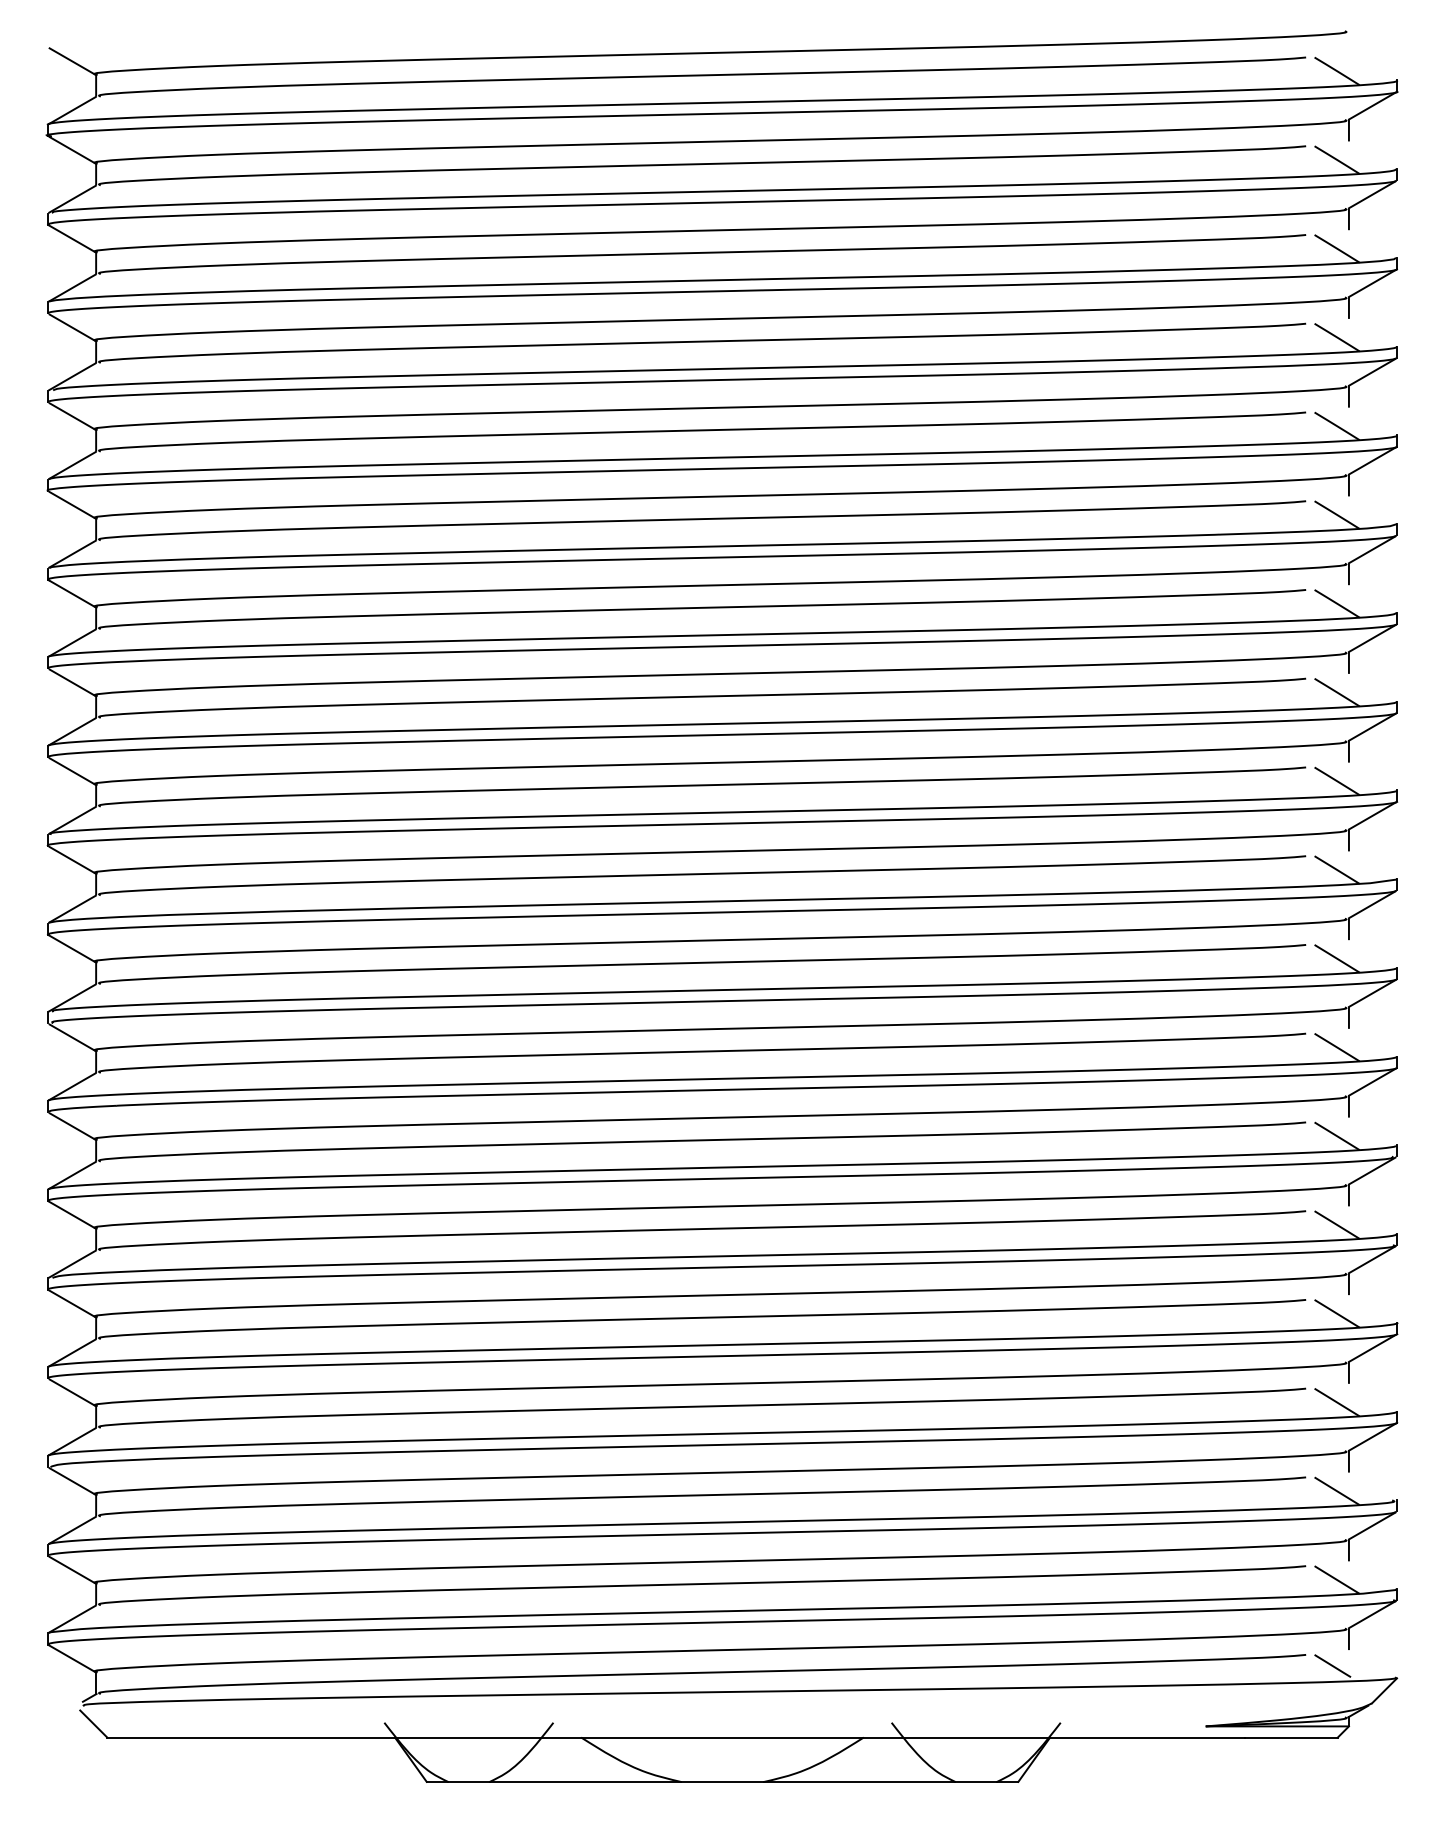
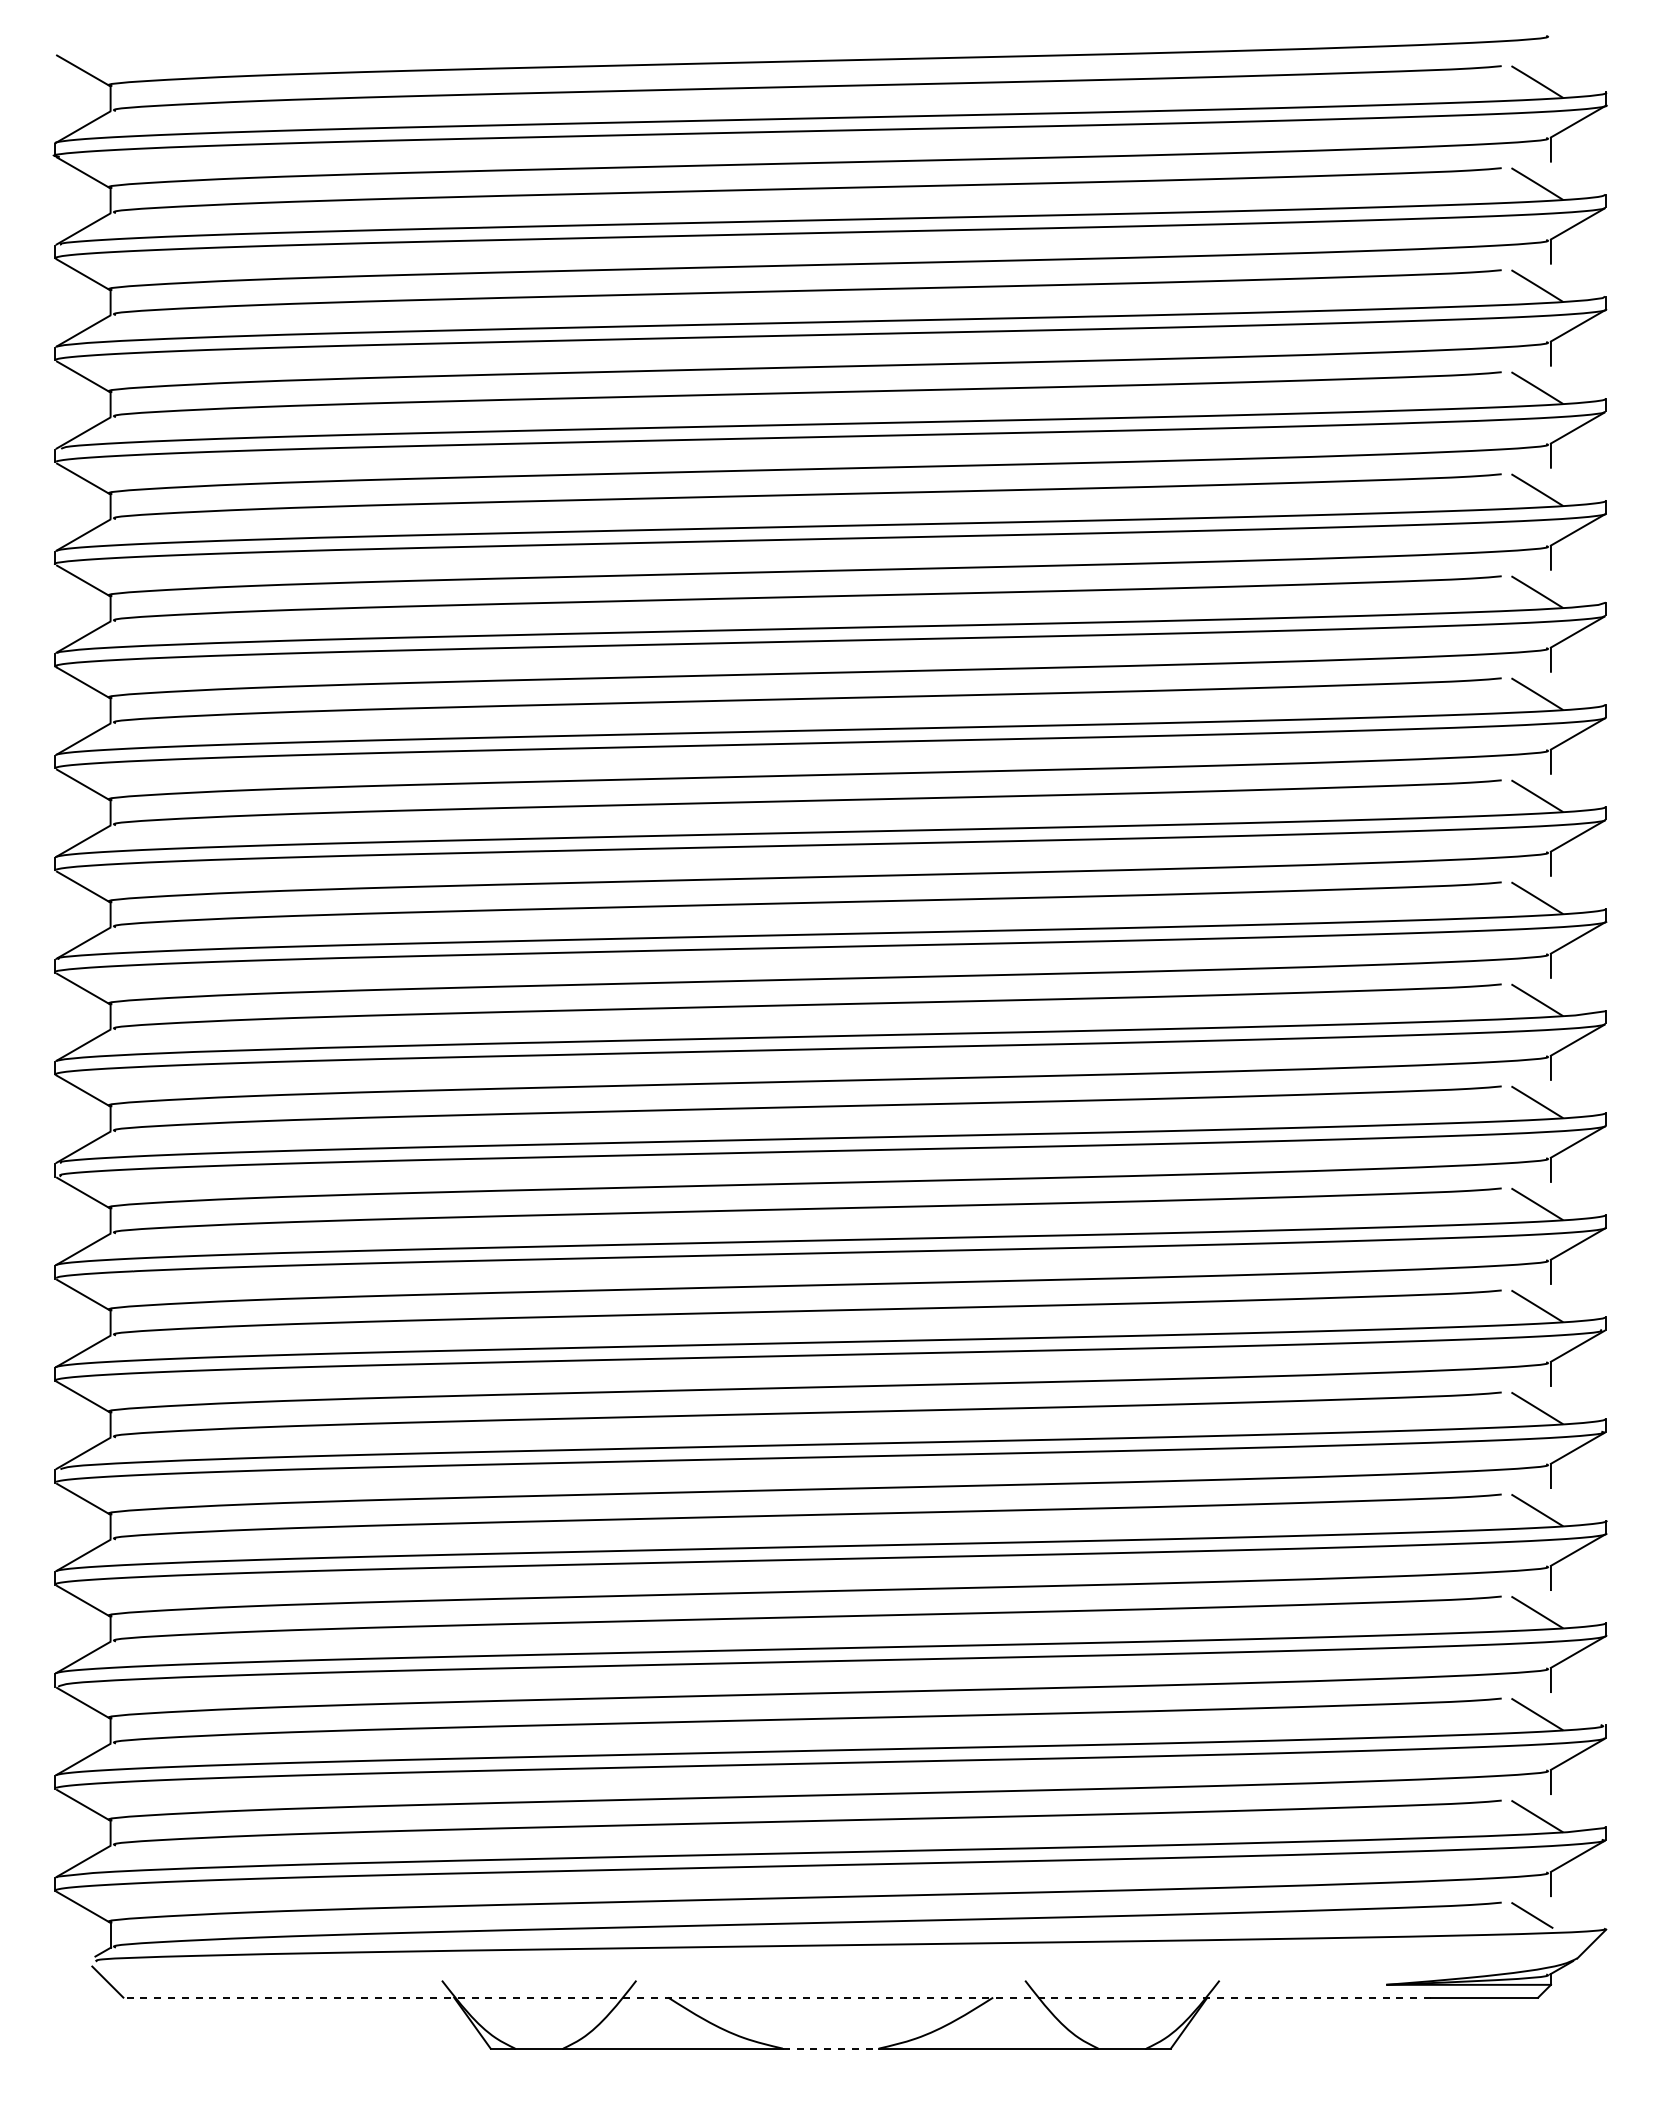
line: (676, 1737) -> (777, 1997), solid -> dashed
line: (722, 1781) -> (830, 2048), solid -> dashed

